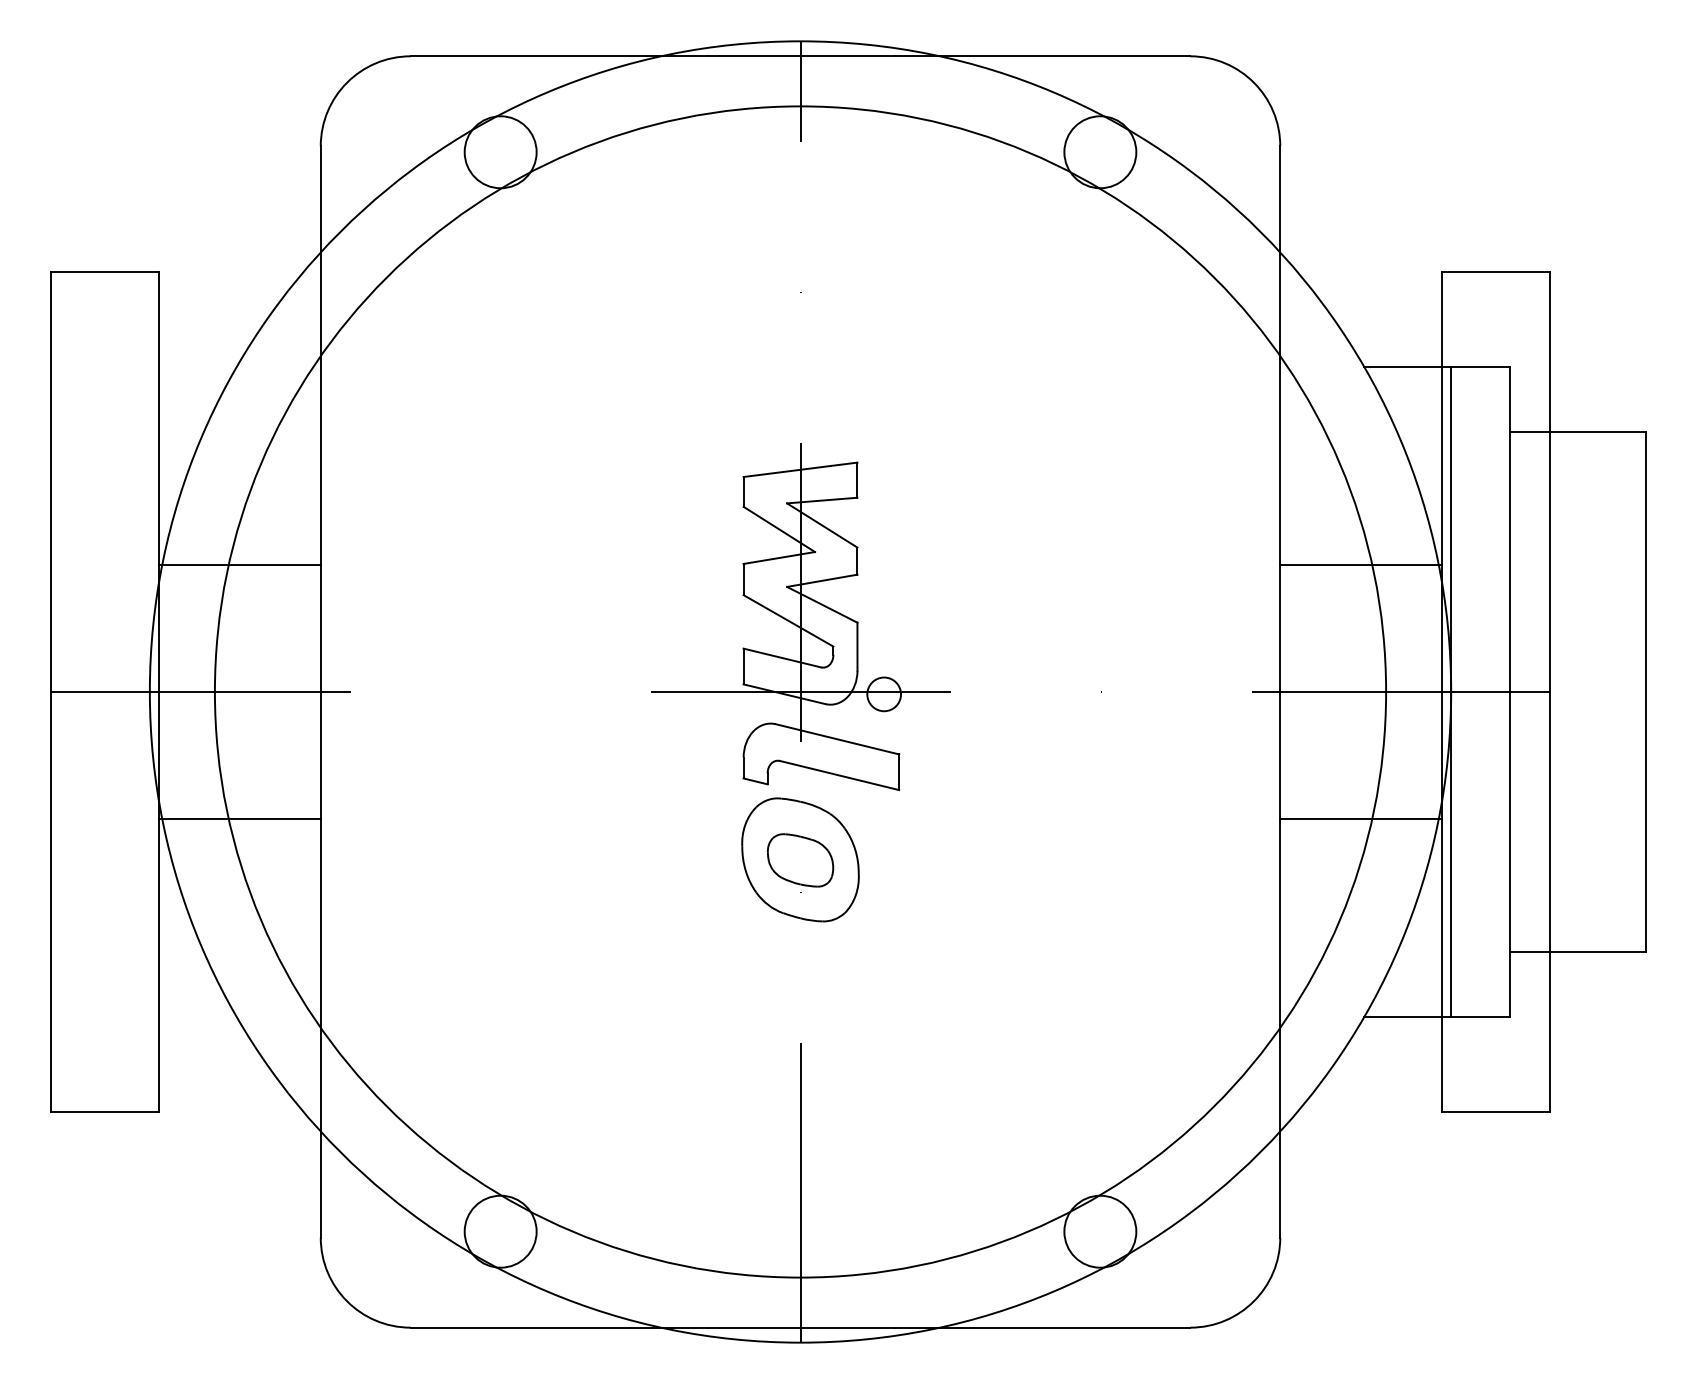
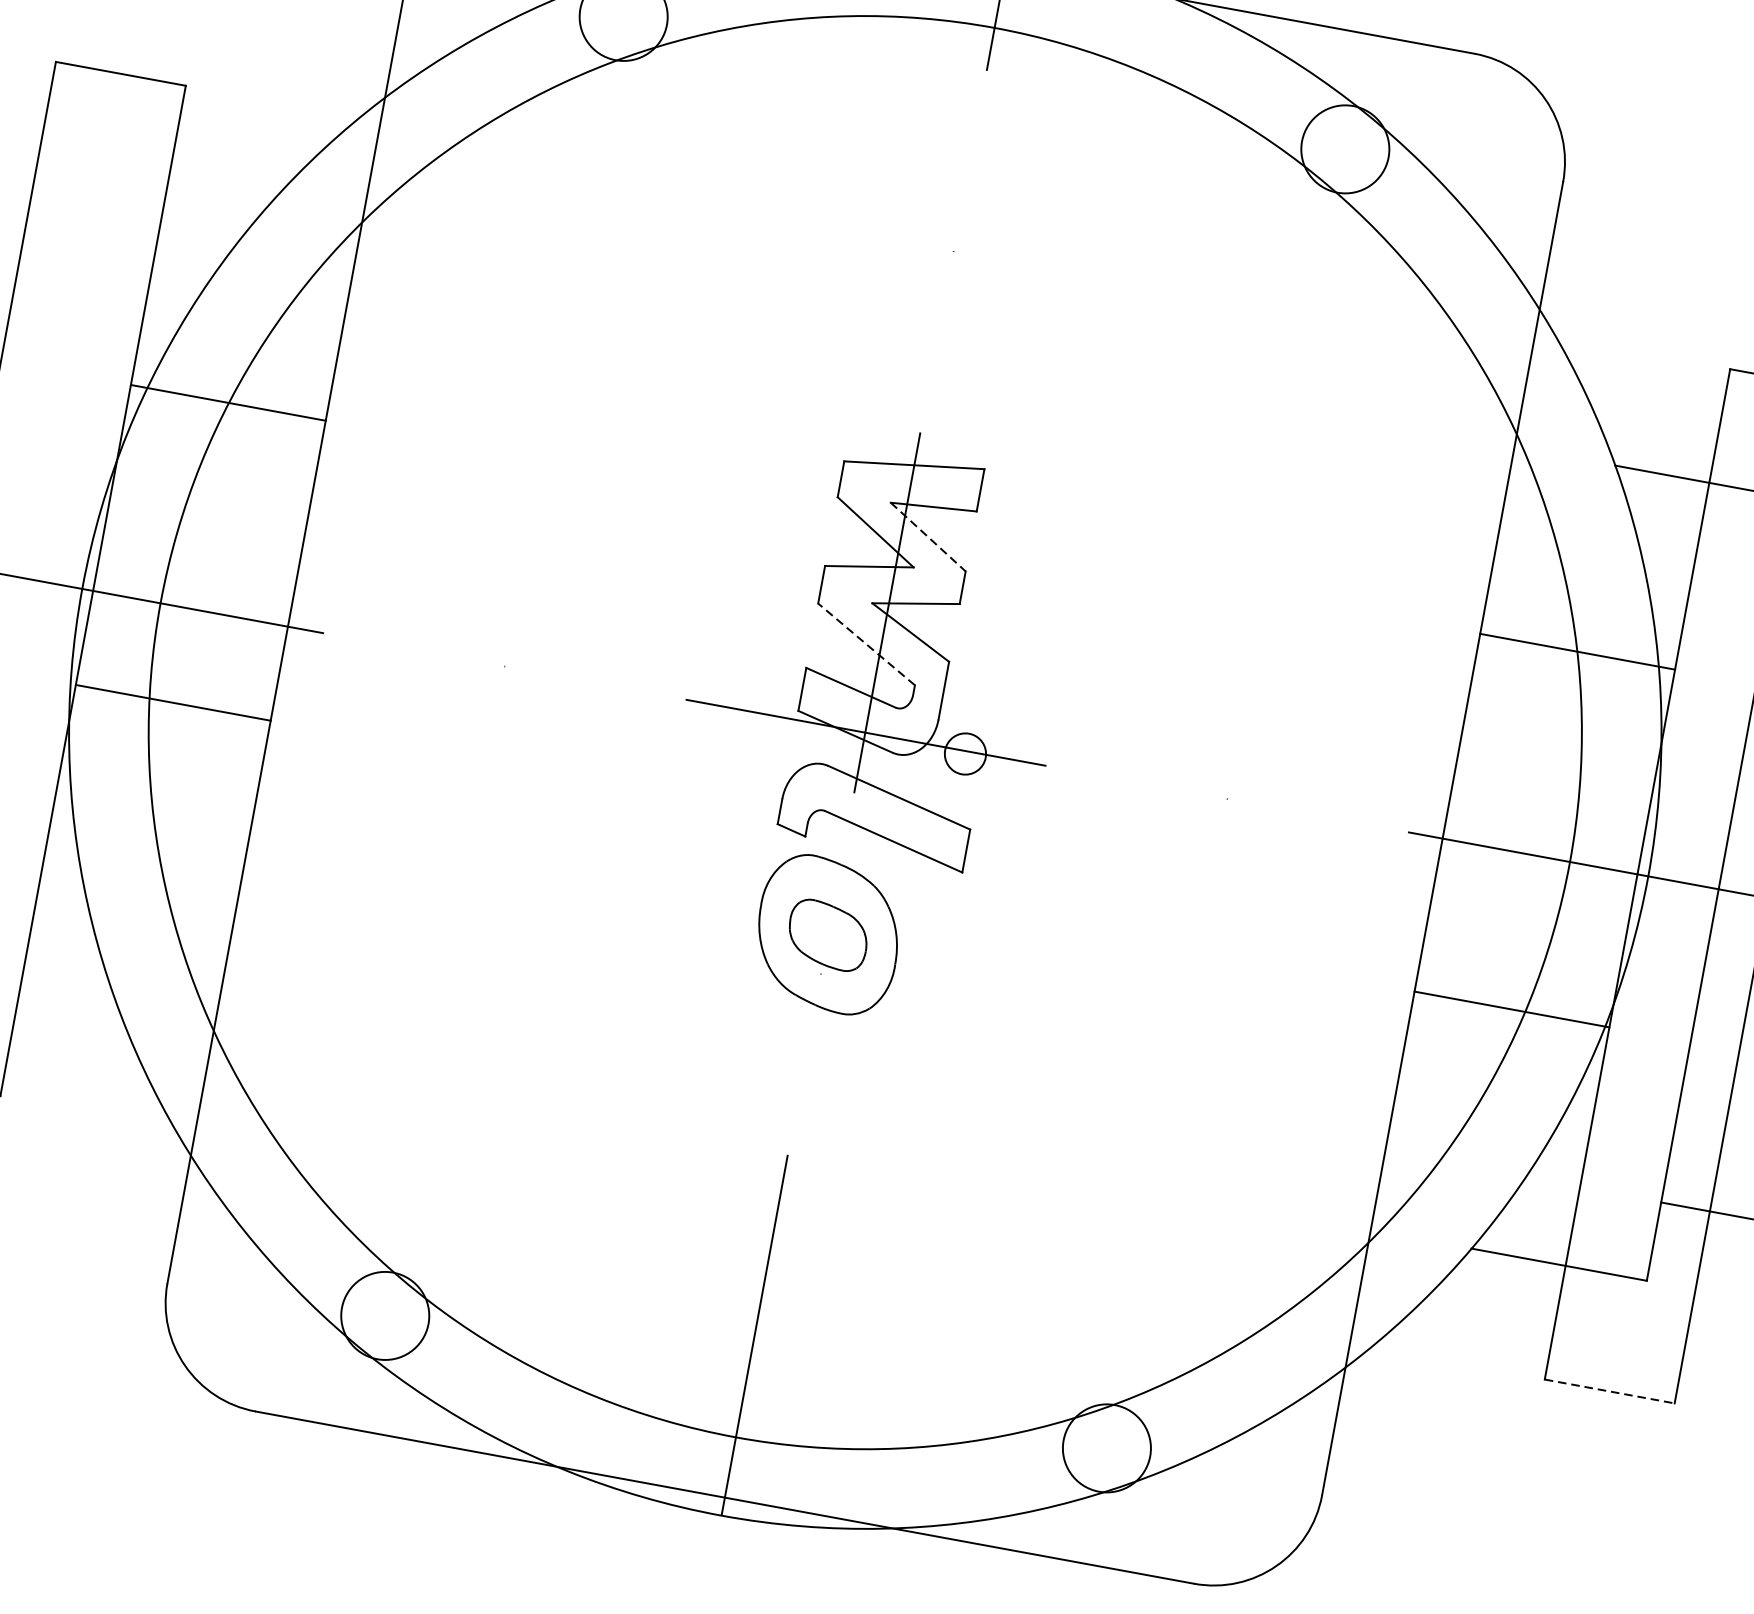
line: (822, 525) -> (928, 537), solid -> dashed
line: (239, 564) -> (228, 402), moved
line: (1361, 564) -> (1578, 651), moved
line: (788, 620) -> (866, 643), solid -> dashed
line: (1451, 691) -> (1648, 875), removed
line: (239, 819) -> (172, 703), moved
line: (1496, 1111) -> (1610, 1391), solid -> dashed

